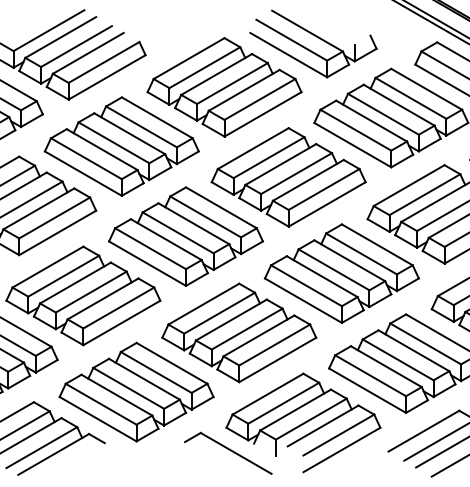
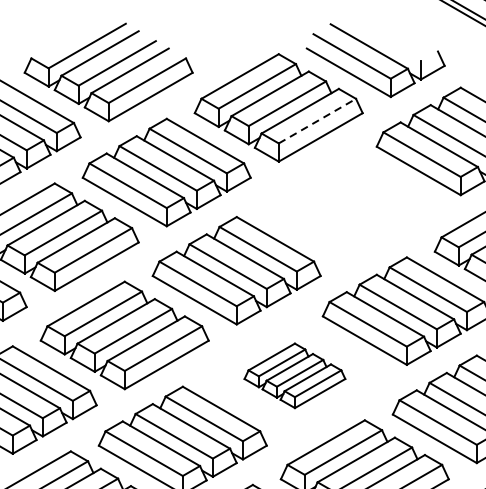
line: (259, 99) -> (316, 121), solid -> dashed
part: (288, 177) -> (348, 206), removed
part: (239, 332) -> (295, 375), size x0.6

